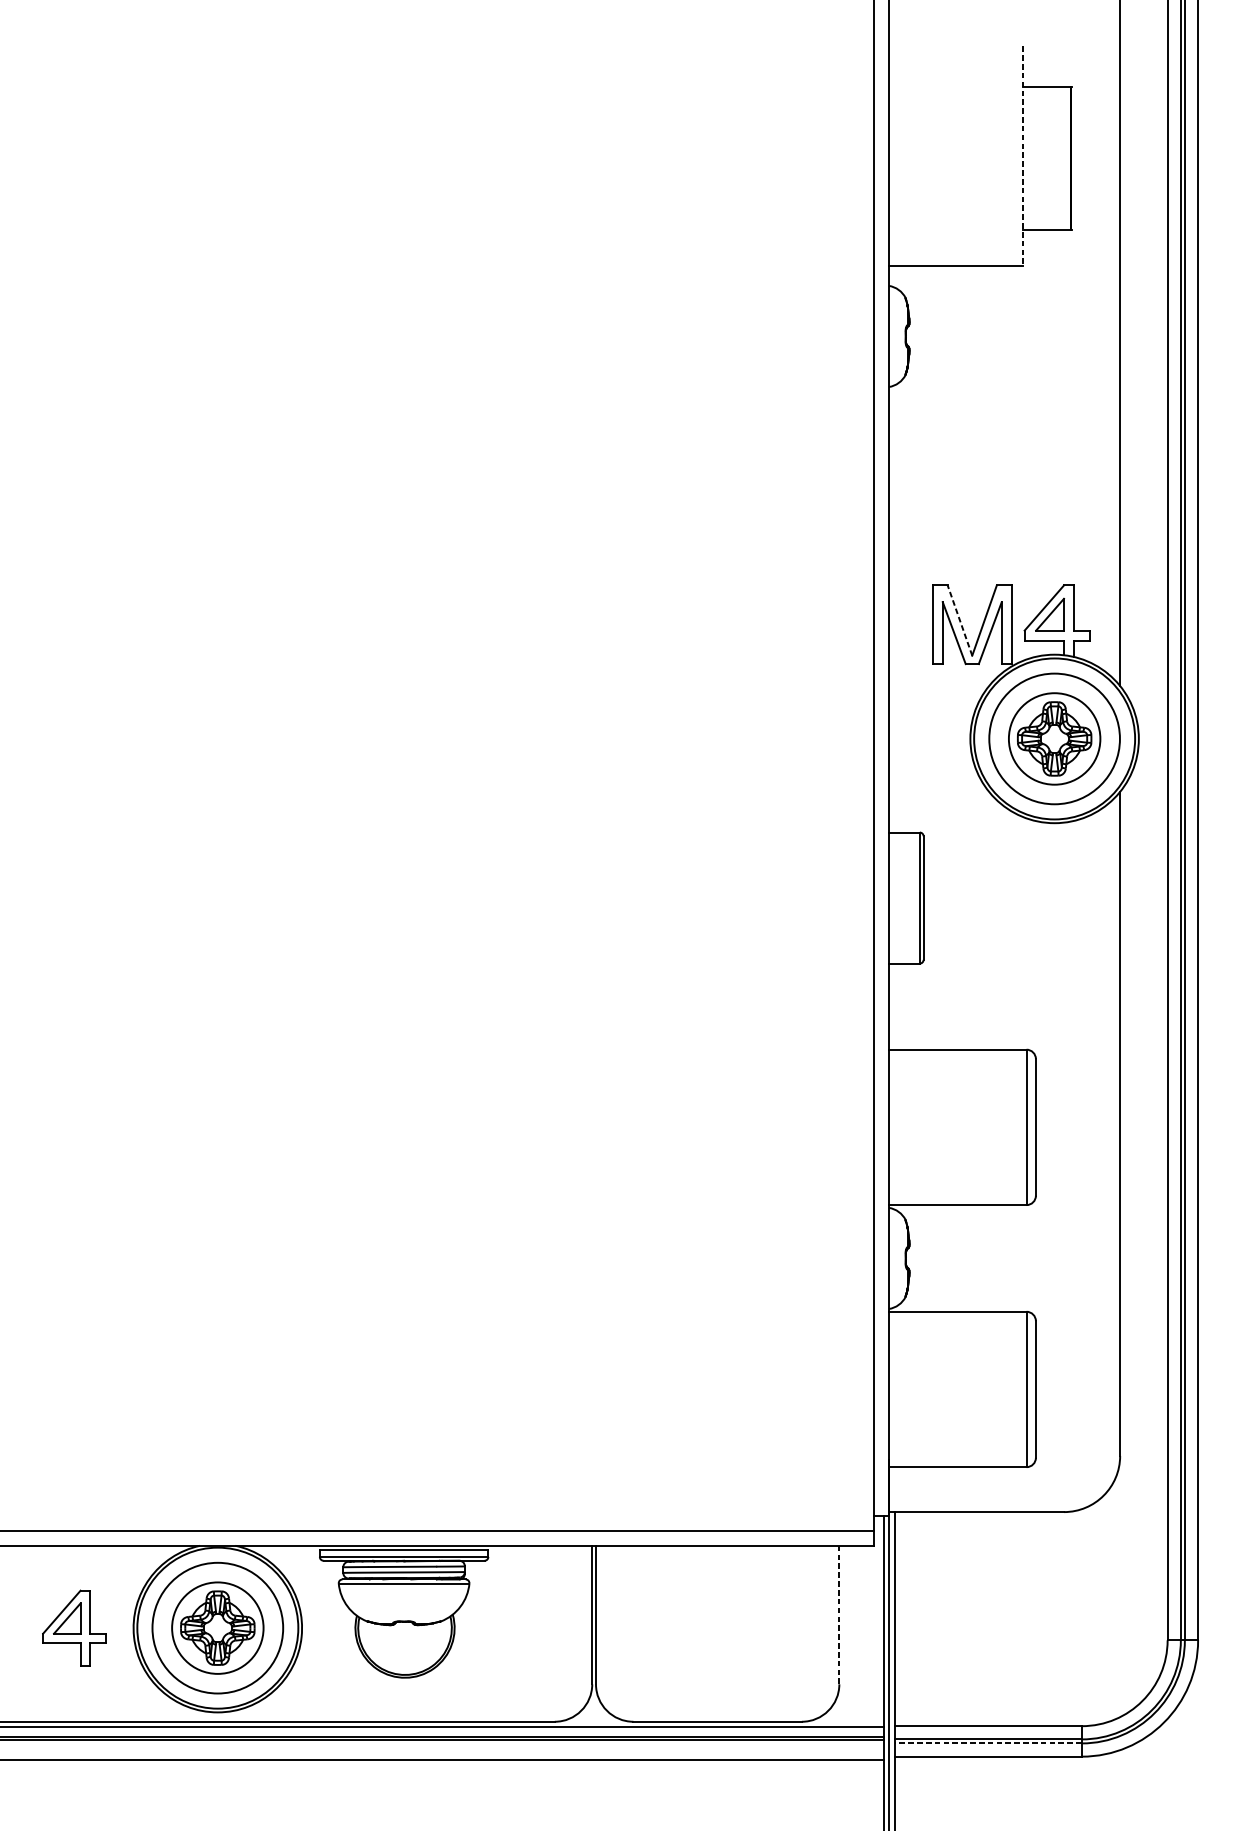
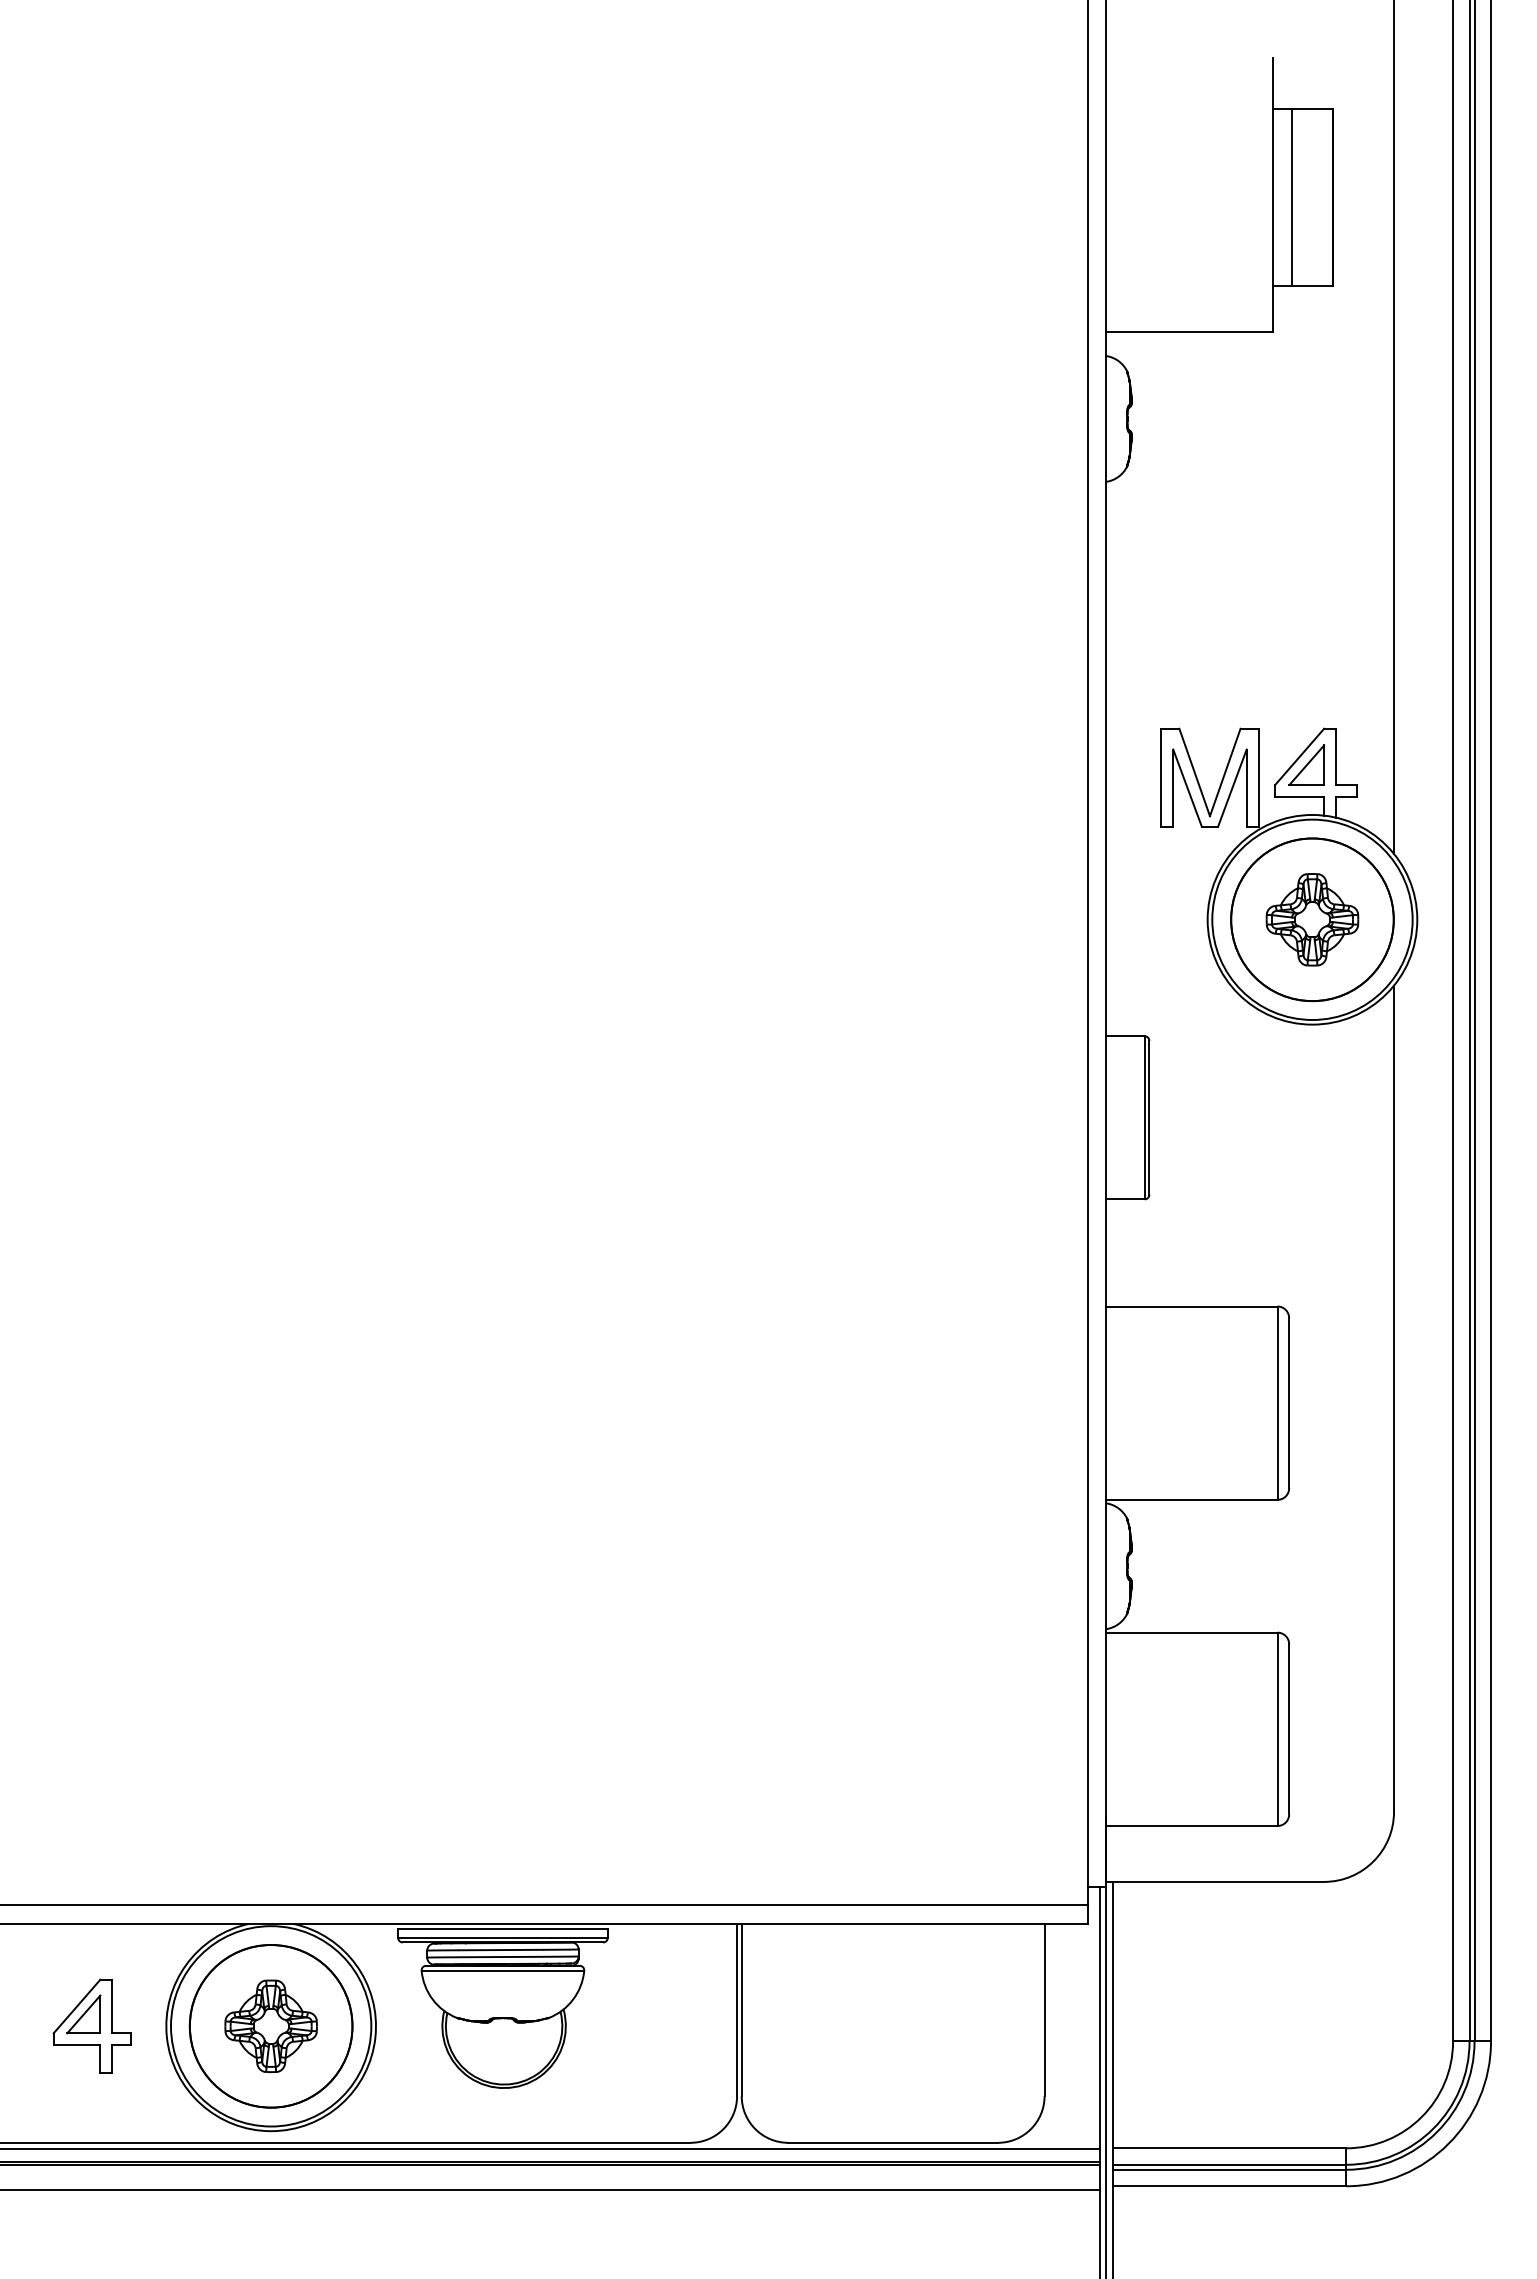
line: (1022, 156) -> (1272, 194), dashed -> solid
line: (1037, 158) -> (1291, 197), added
line: (959, 620) -> (1194, 772), dashed -> solid
circle: (1054, 738) -> (1312, 919), size x1.43
line: (839, 1615) -> (1044, 2010), dashed -> solid
circle: (217, 1628) -> (270, 2026), size x1.43
line: (987, 1743) -> (1229, 2169), dashed -> solid

